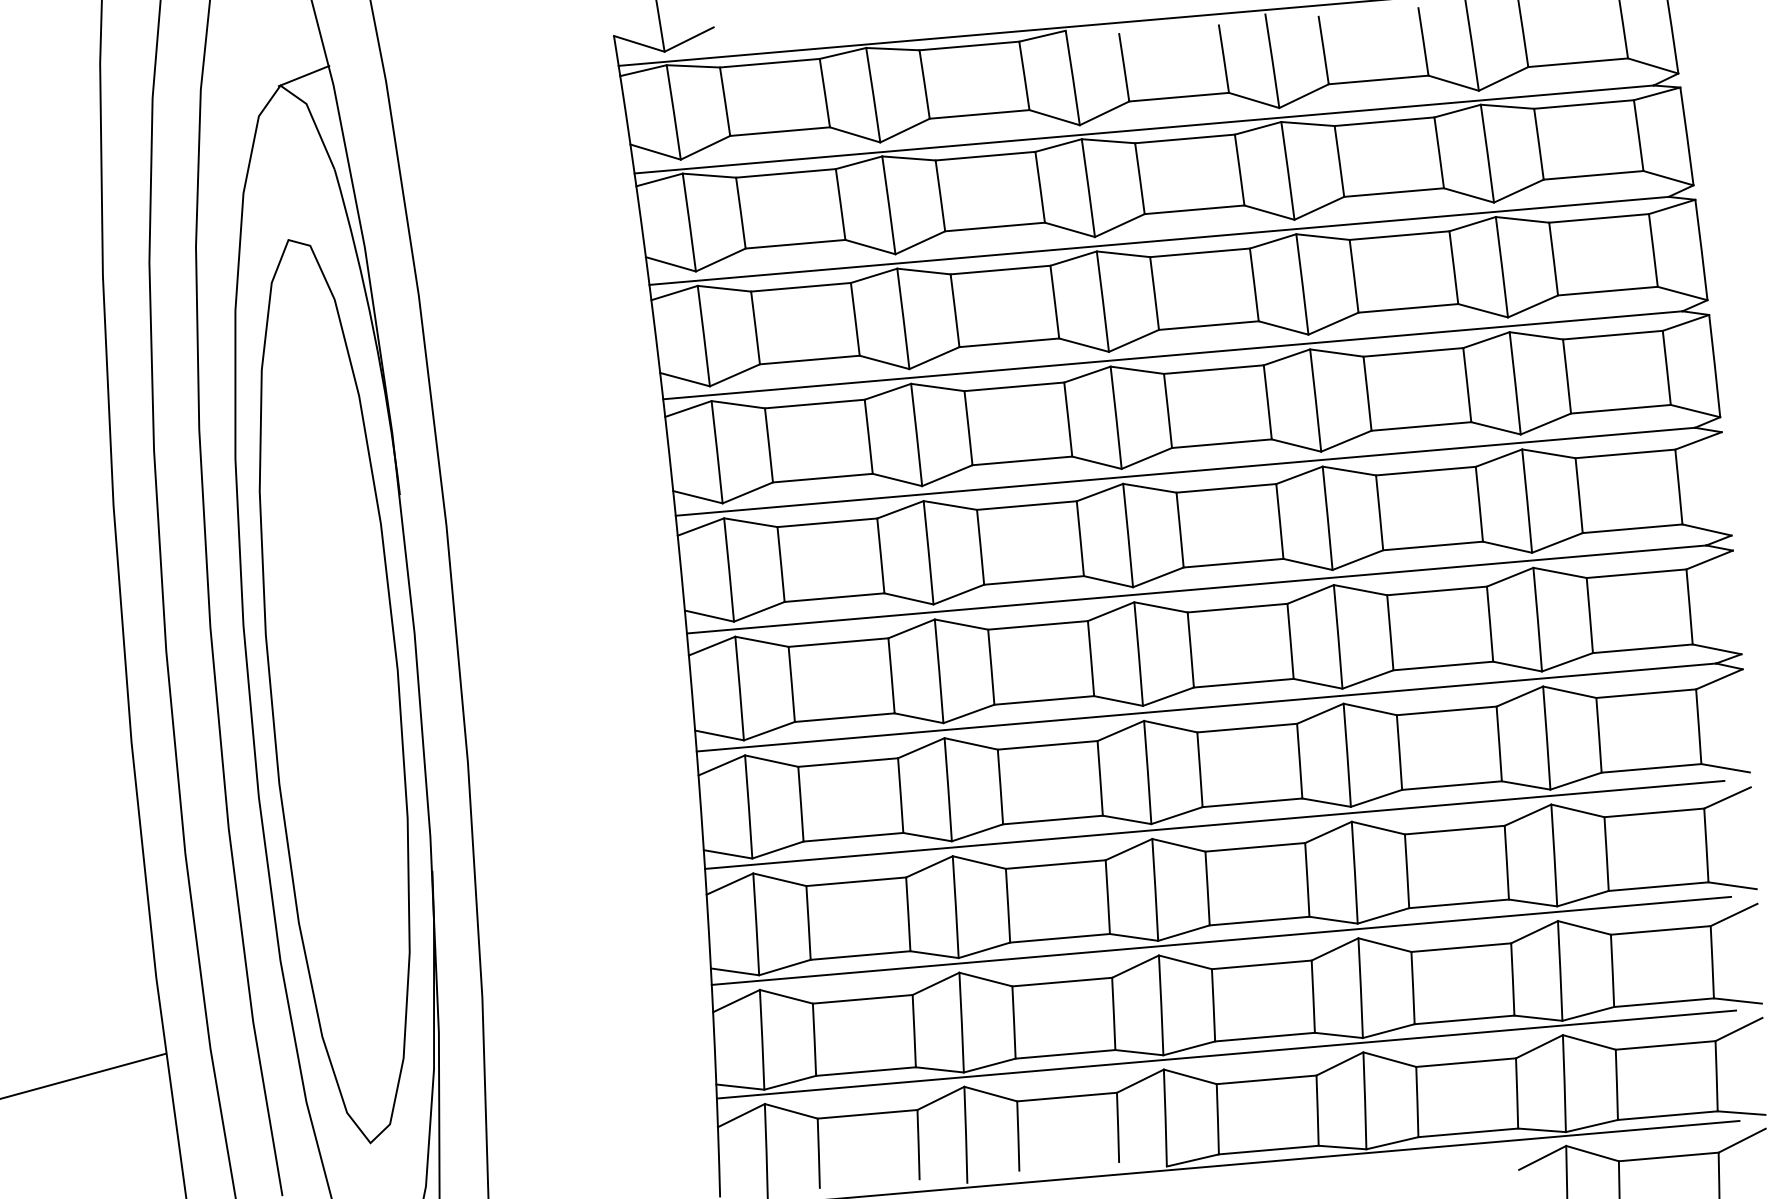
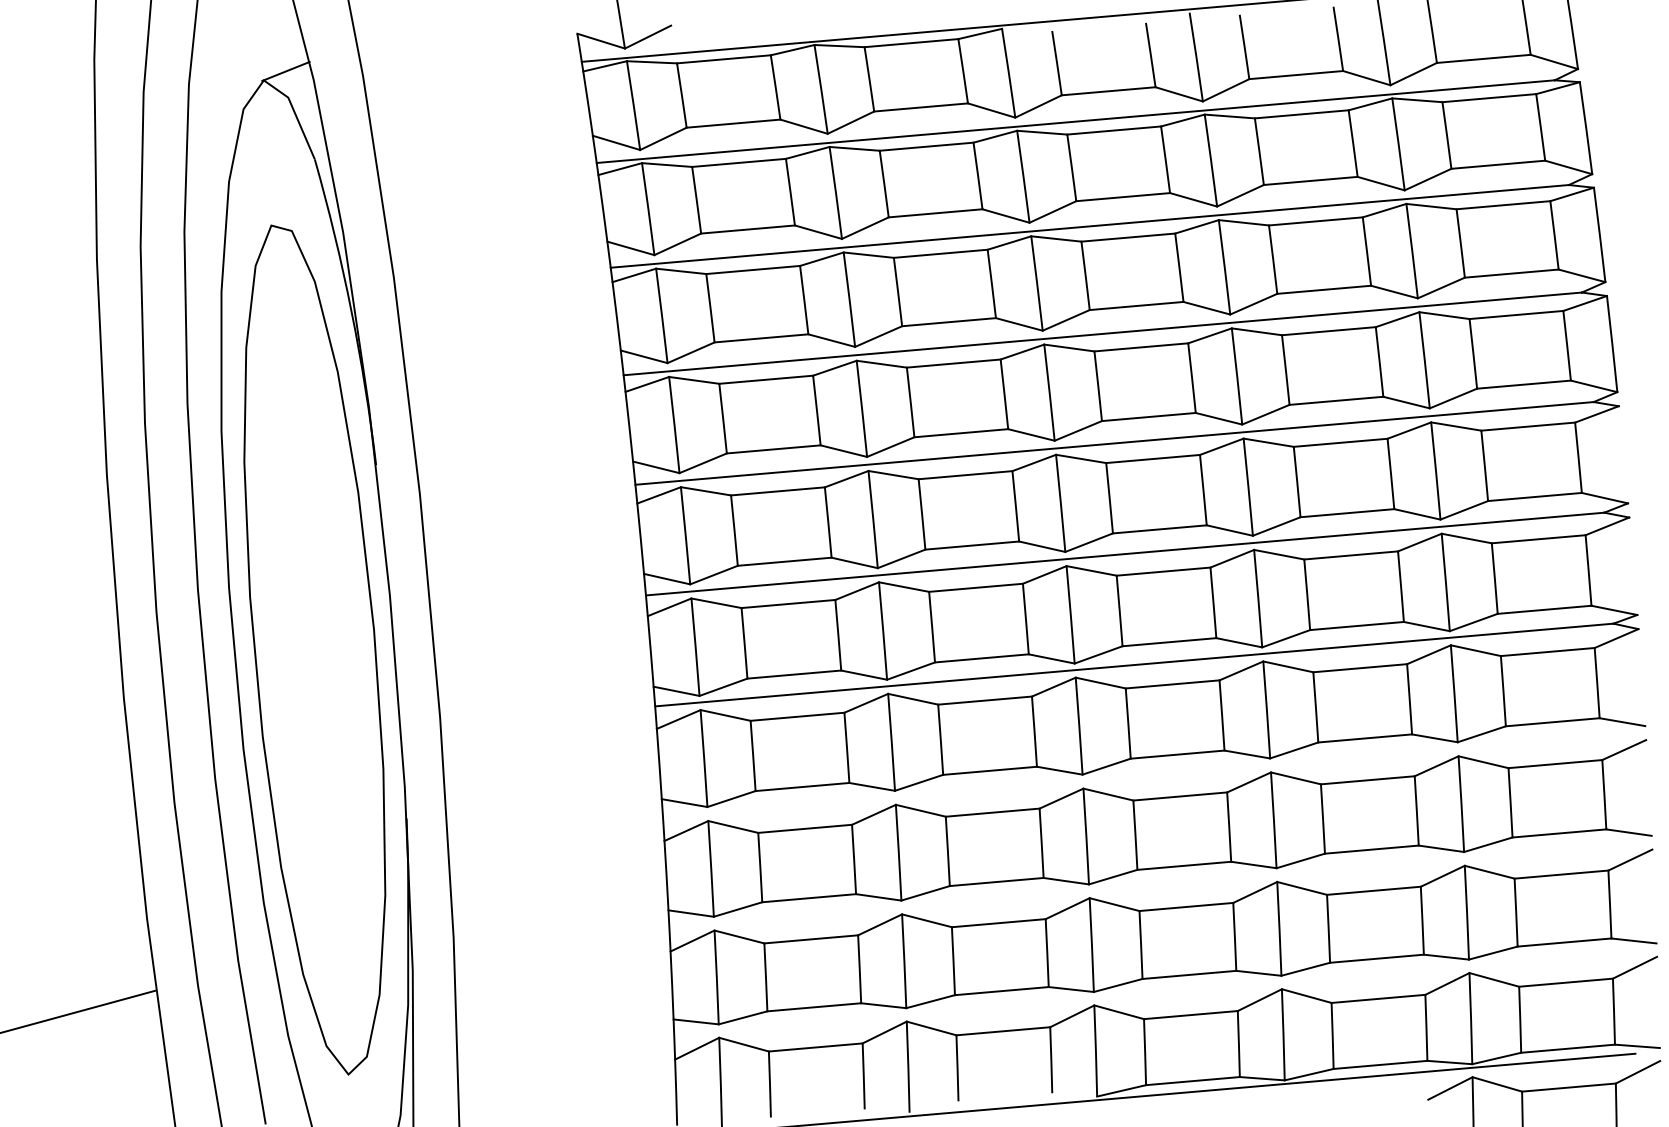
line: (1214, 824) -> (1141, 775), removed
line: (1221, 940) -> (1148, 884), removed
line: (1226, 1054) -> (1153, 991), removed

